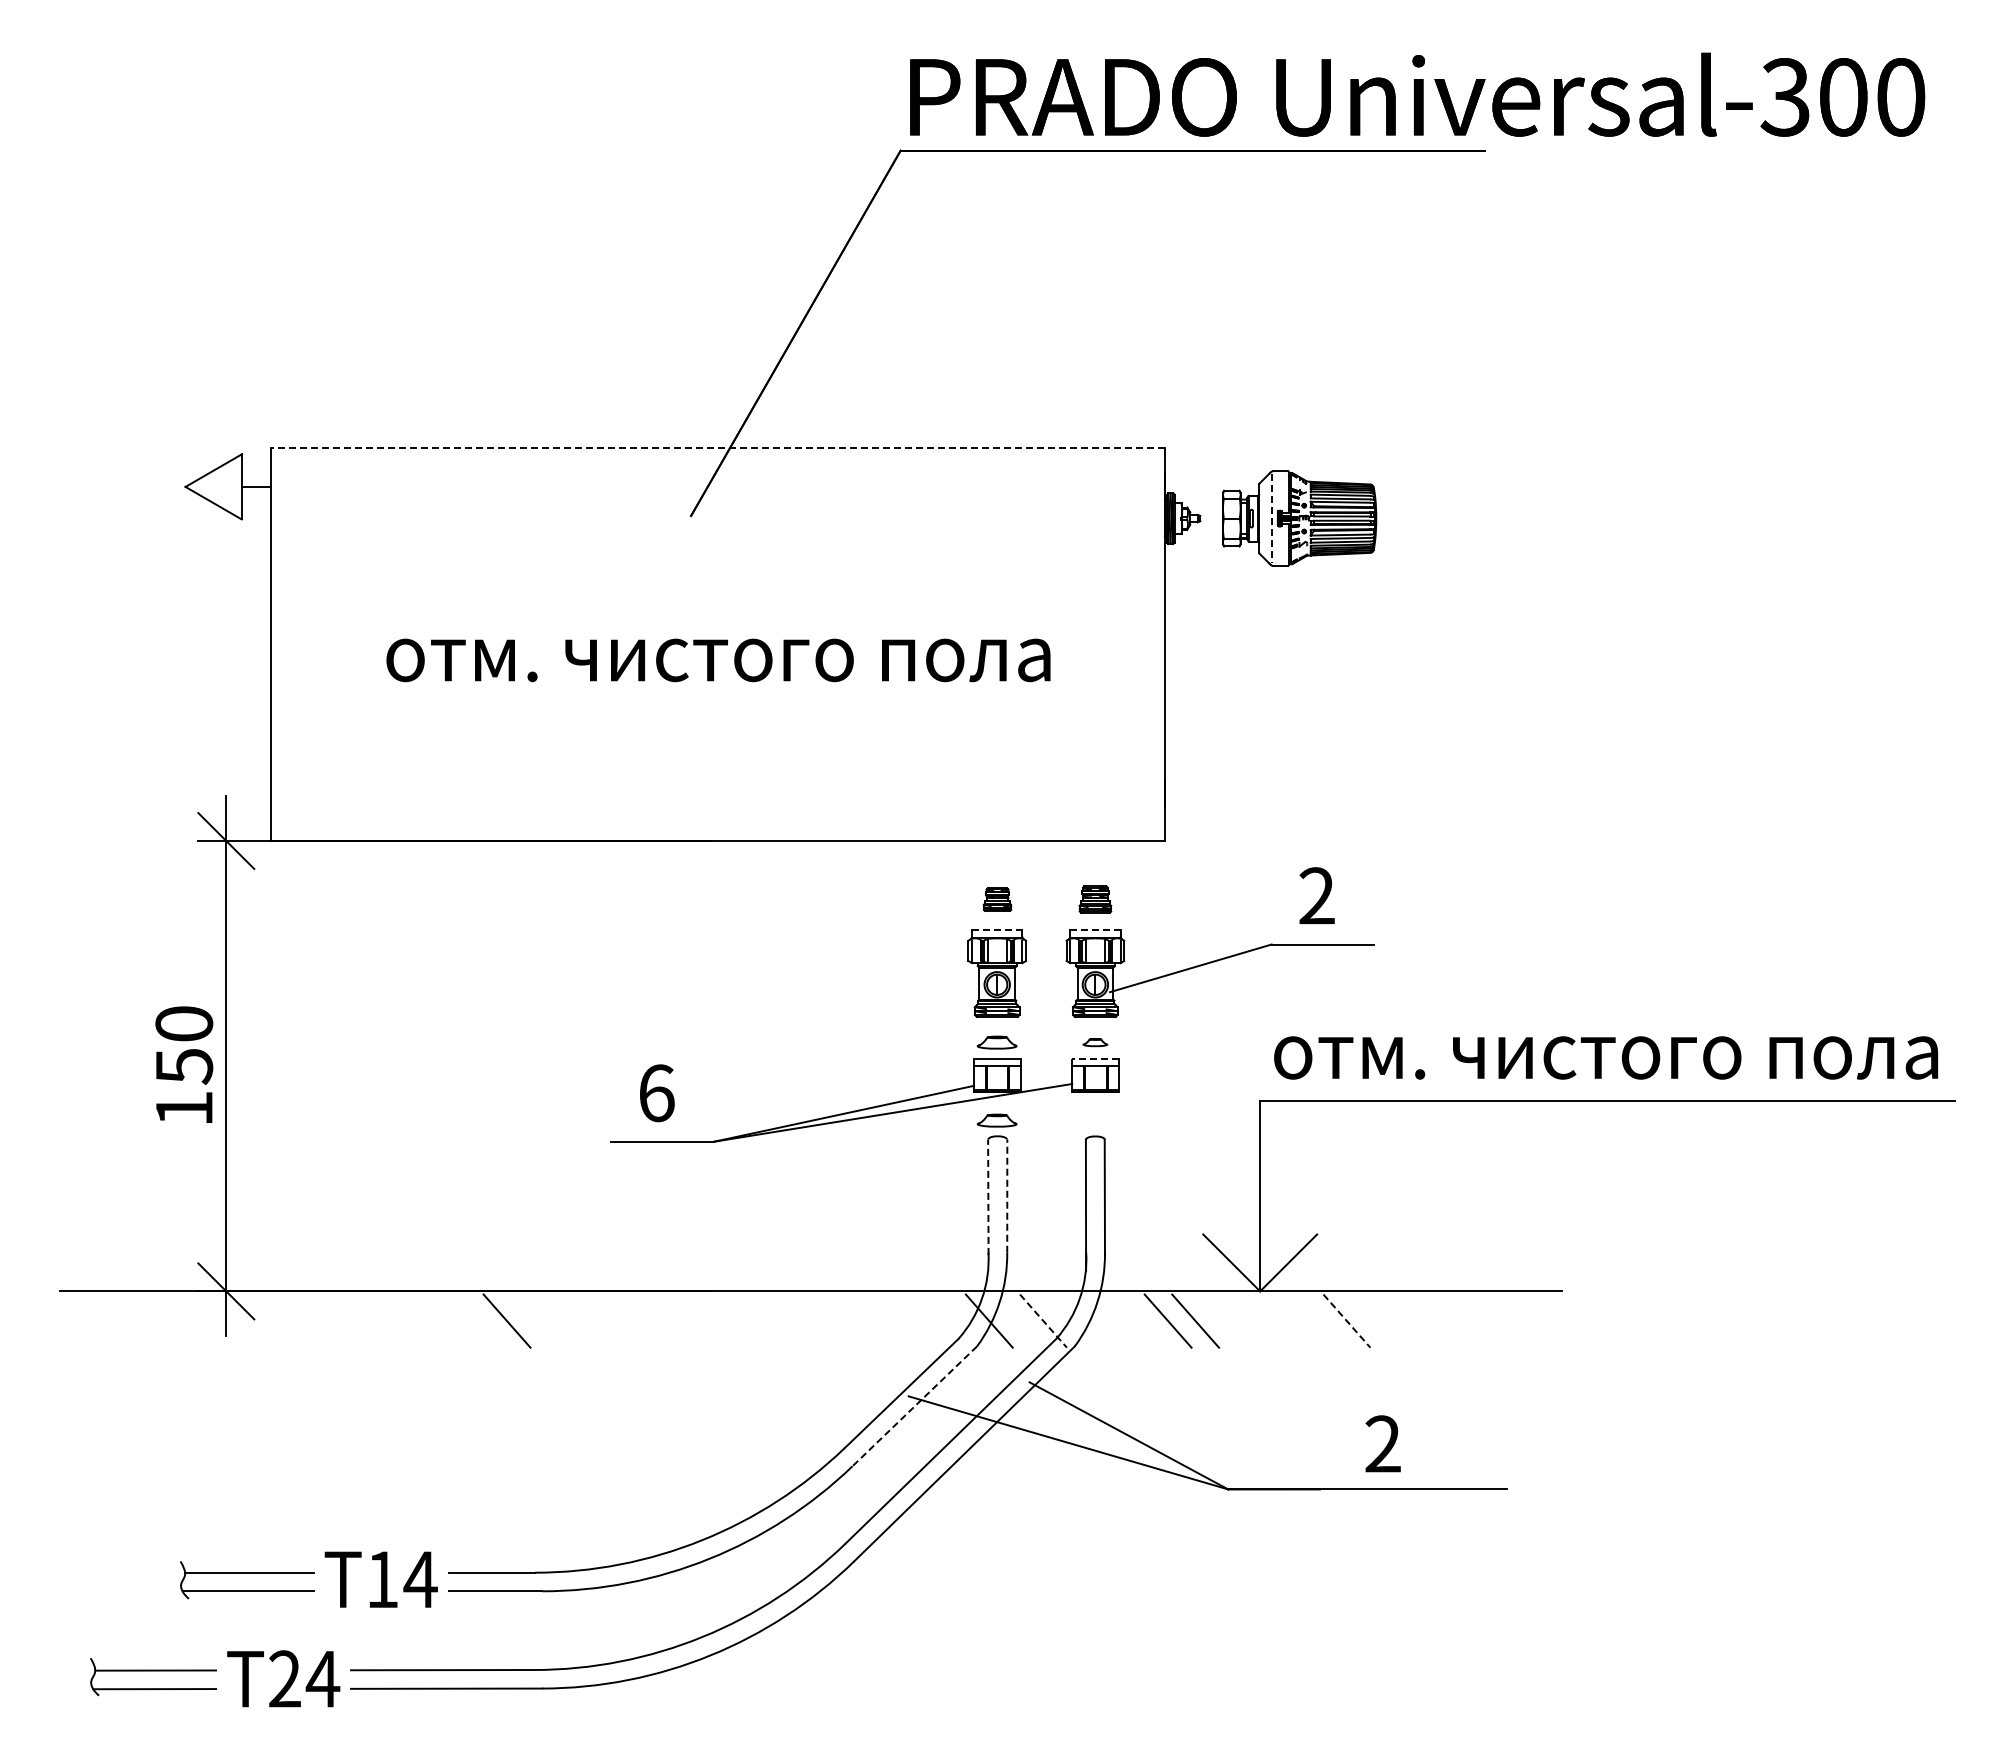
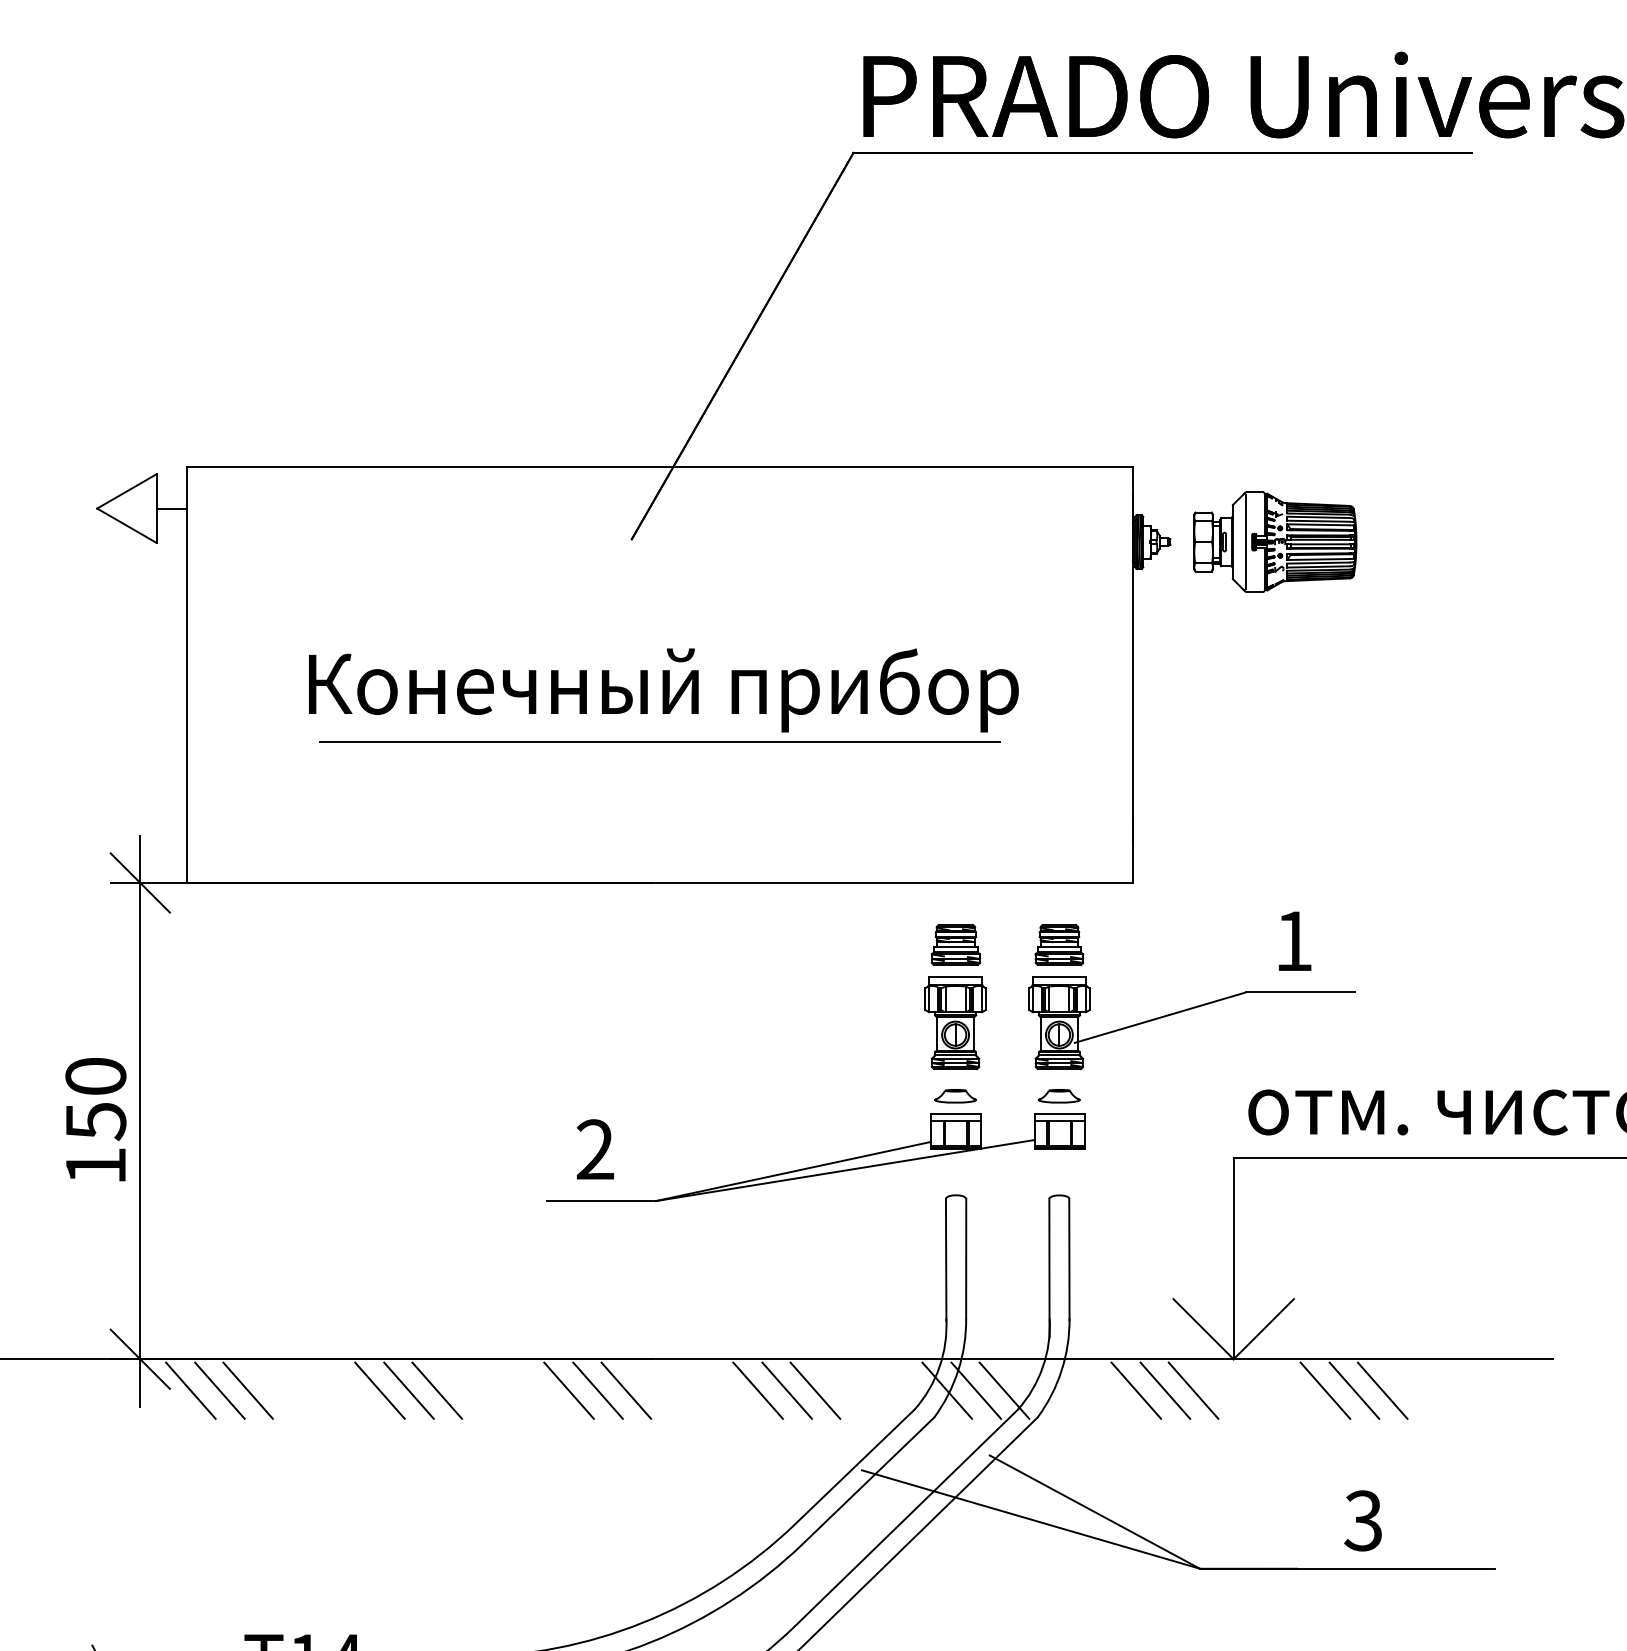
line: (717, 447) -> (659, 466), dashed -> solid
line: (1271, 519) -> (1245, 543), dashed -> solid
text: (720, 658) -> (662, 690), отм. чистого пола -> Конечный прибор
line: (717, 707) -> (659, 741), added
text: (1316, 895) -> (1293, 940), 2 -> 1
part: (997, 899) -> (955, 944), size x1.67
part: (1095, 899) -> (1059, 944), size x1.43
line: (997, 930) -> (955, 977), dashed -> solid
line: (1095, 930) -> (1059, 977), dashed -> solid
part: (1095, 1042) -> (1059, 1096), size x1.67
line: (1095, 1059) -> (1059, 1114), dashed -> solid
text: (656, 1093) -> (595, 1150), 6 -> 2
part: (996, 1120) -> (954, 1178), removed
line: (1007, 1196) -> (966, 1258), dashed -> solid
line: (988, 1197) -> (946, 1260), dashed -> solid
line: (273, 1320) -> (190, 1390), added
line: (301, 1320) -> (219, 1390), added
line: (327, 1320) -> (247, 1390), added
line: (452, 1320) -> (379, 1390), added
line: (479, 1320) -> (408, 1390), added
line: (631, 1320) -> (568, 1390), added
line: (658, 1320) -> (597, 1390), added
line: (685, 1320) -> (625, 1390), added
line: (810, 1320) -> (758, 1390), added
line: (837, 1320) -> (786, 1390), added
line: (864, 1320) -> (815, 1390), added
line: (1016, 1320) -> (975, 1390), added
line: (1221, 1320) -> (1192, 1390), added
line: (1373, 1320) -> (1353, 1390), added
line: (1400, 1320) -> (1382, 1390), added
line: (1043, 1321) -> (1004, 1391), dashed -> solid
line: (1347, 1321) -> (1325, 1391), dashed -> solid
line: (914, 1406) -> (868, 1481), dashed -> solid
text: (1382, 1444) -> (1363, 1521), 2 -> 3

